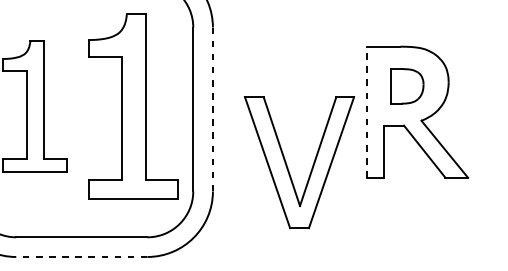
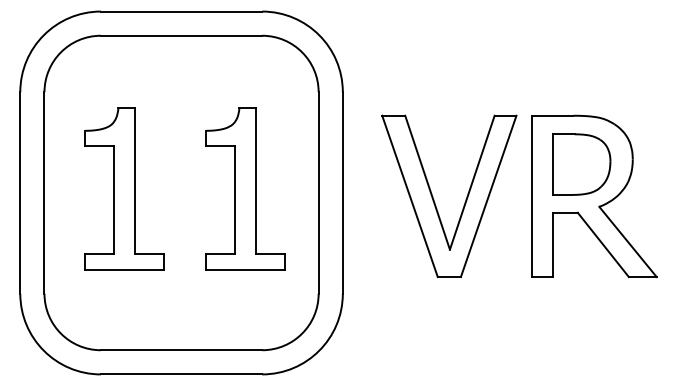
part: (406, 86) -> (581, 164), size x1.43
part: (133, 105) -> (245, 188), size x0.71
line: (212, 109) -> (342, 192), dashed -> solid
line: (366, 112) -> (531, 196), dashed -> solid
part: (287, 165) -> (434, 199), moved
line: (81, 257) -> (181, 374), dashed -> solid

